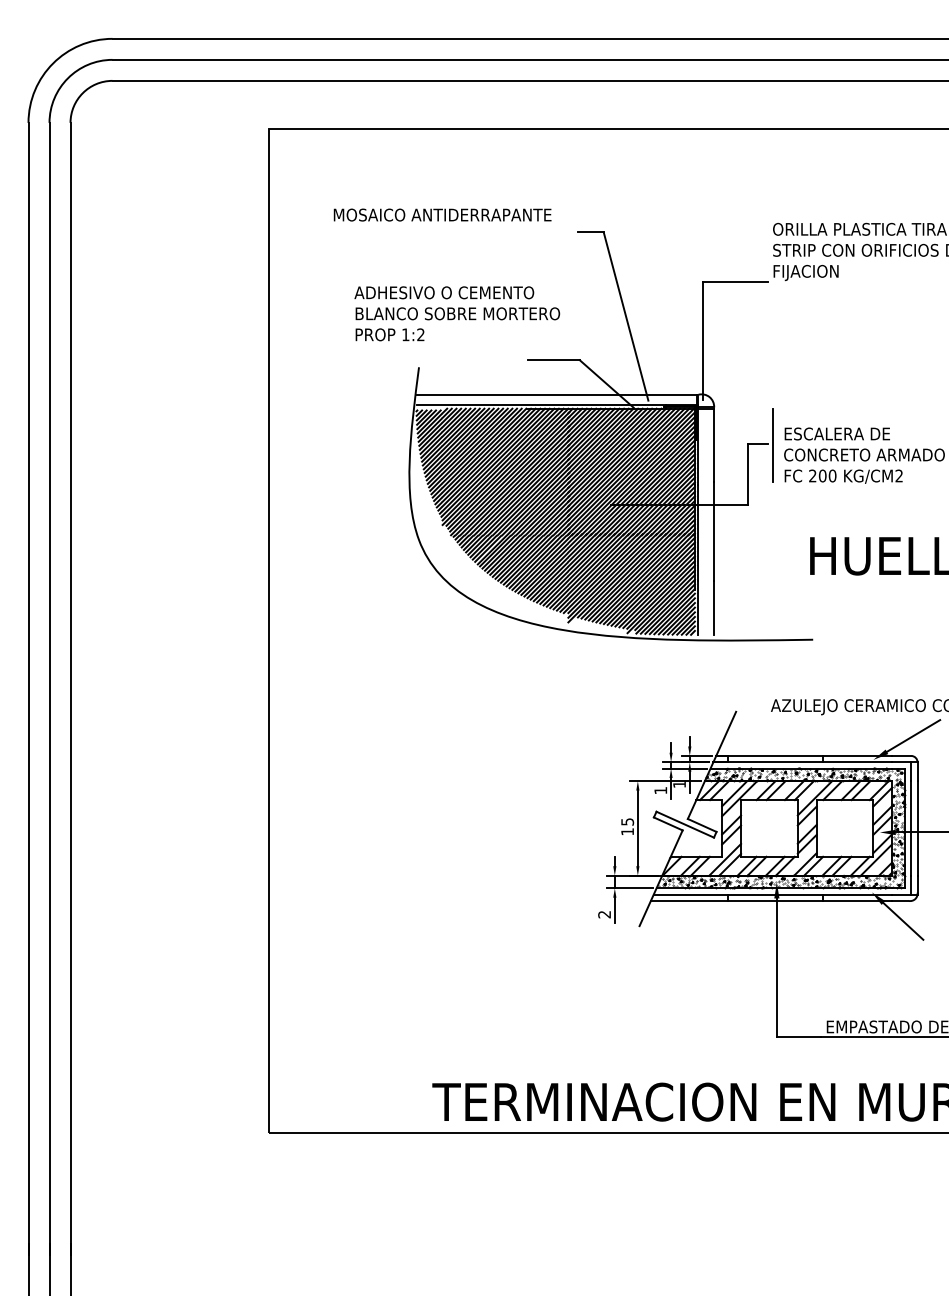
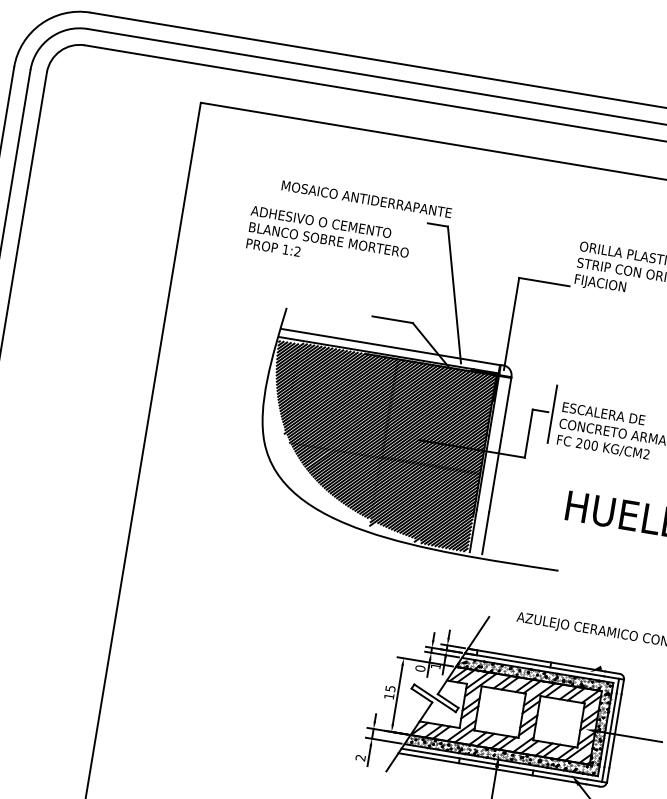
text: (442, 214) -> (366, 198), moved
text: (457, 313) -> (328, 239), moved
line: (913, 735) -> (624, 658), removed
text: (660, 790) -> (420, 668), 1 -> 0

